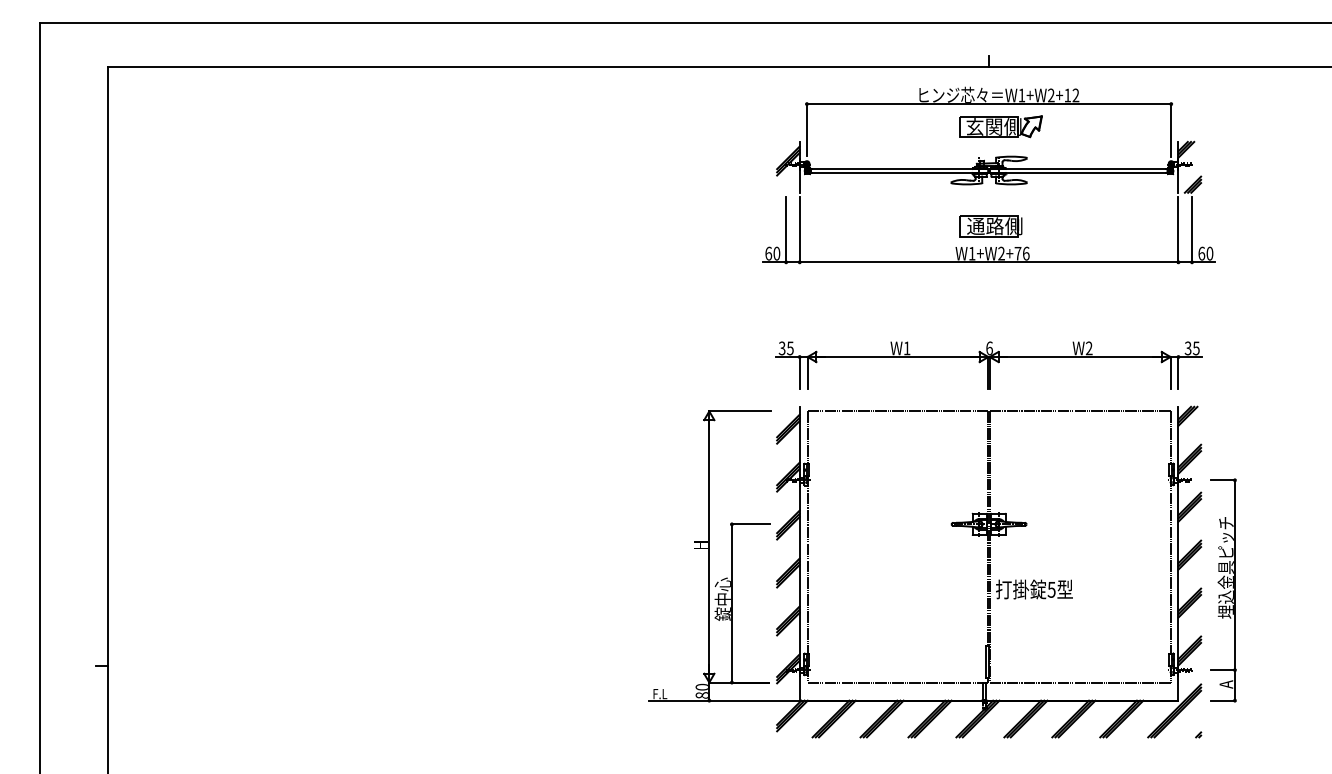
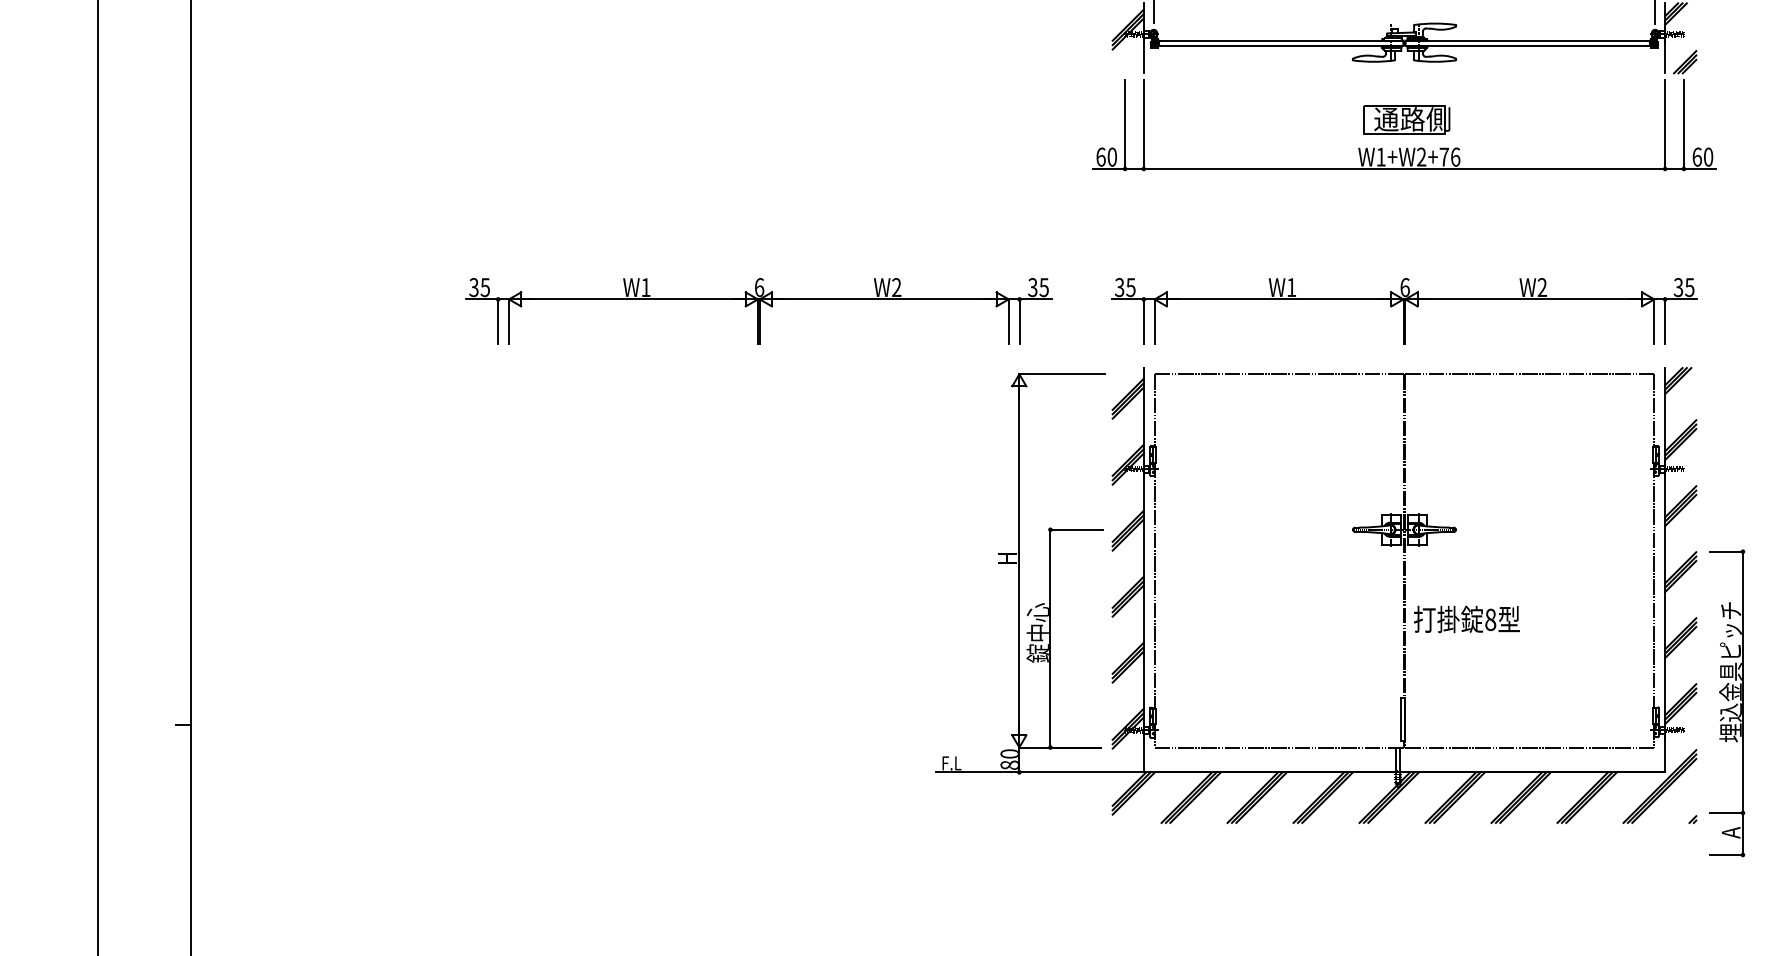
part: (519, 365) -> (758, 311), added
text: (1051, 589) -> (1490, 619), 5 -> 8
part: (1223, 590) -> (1727, 703), moved

